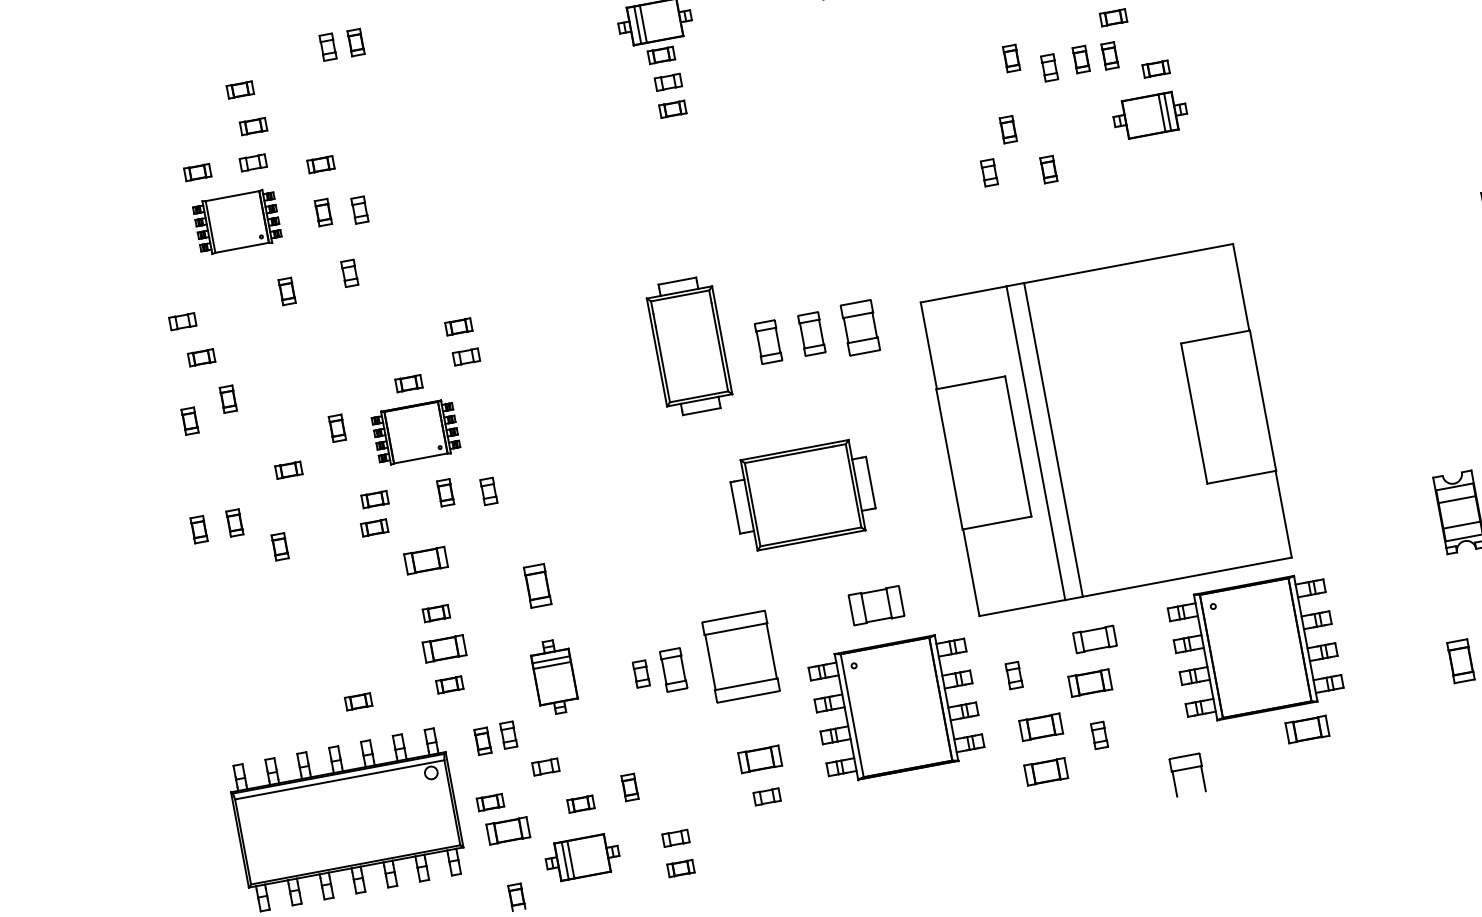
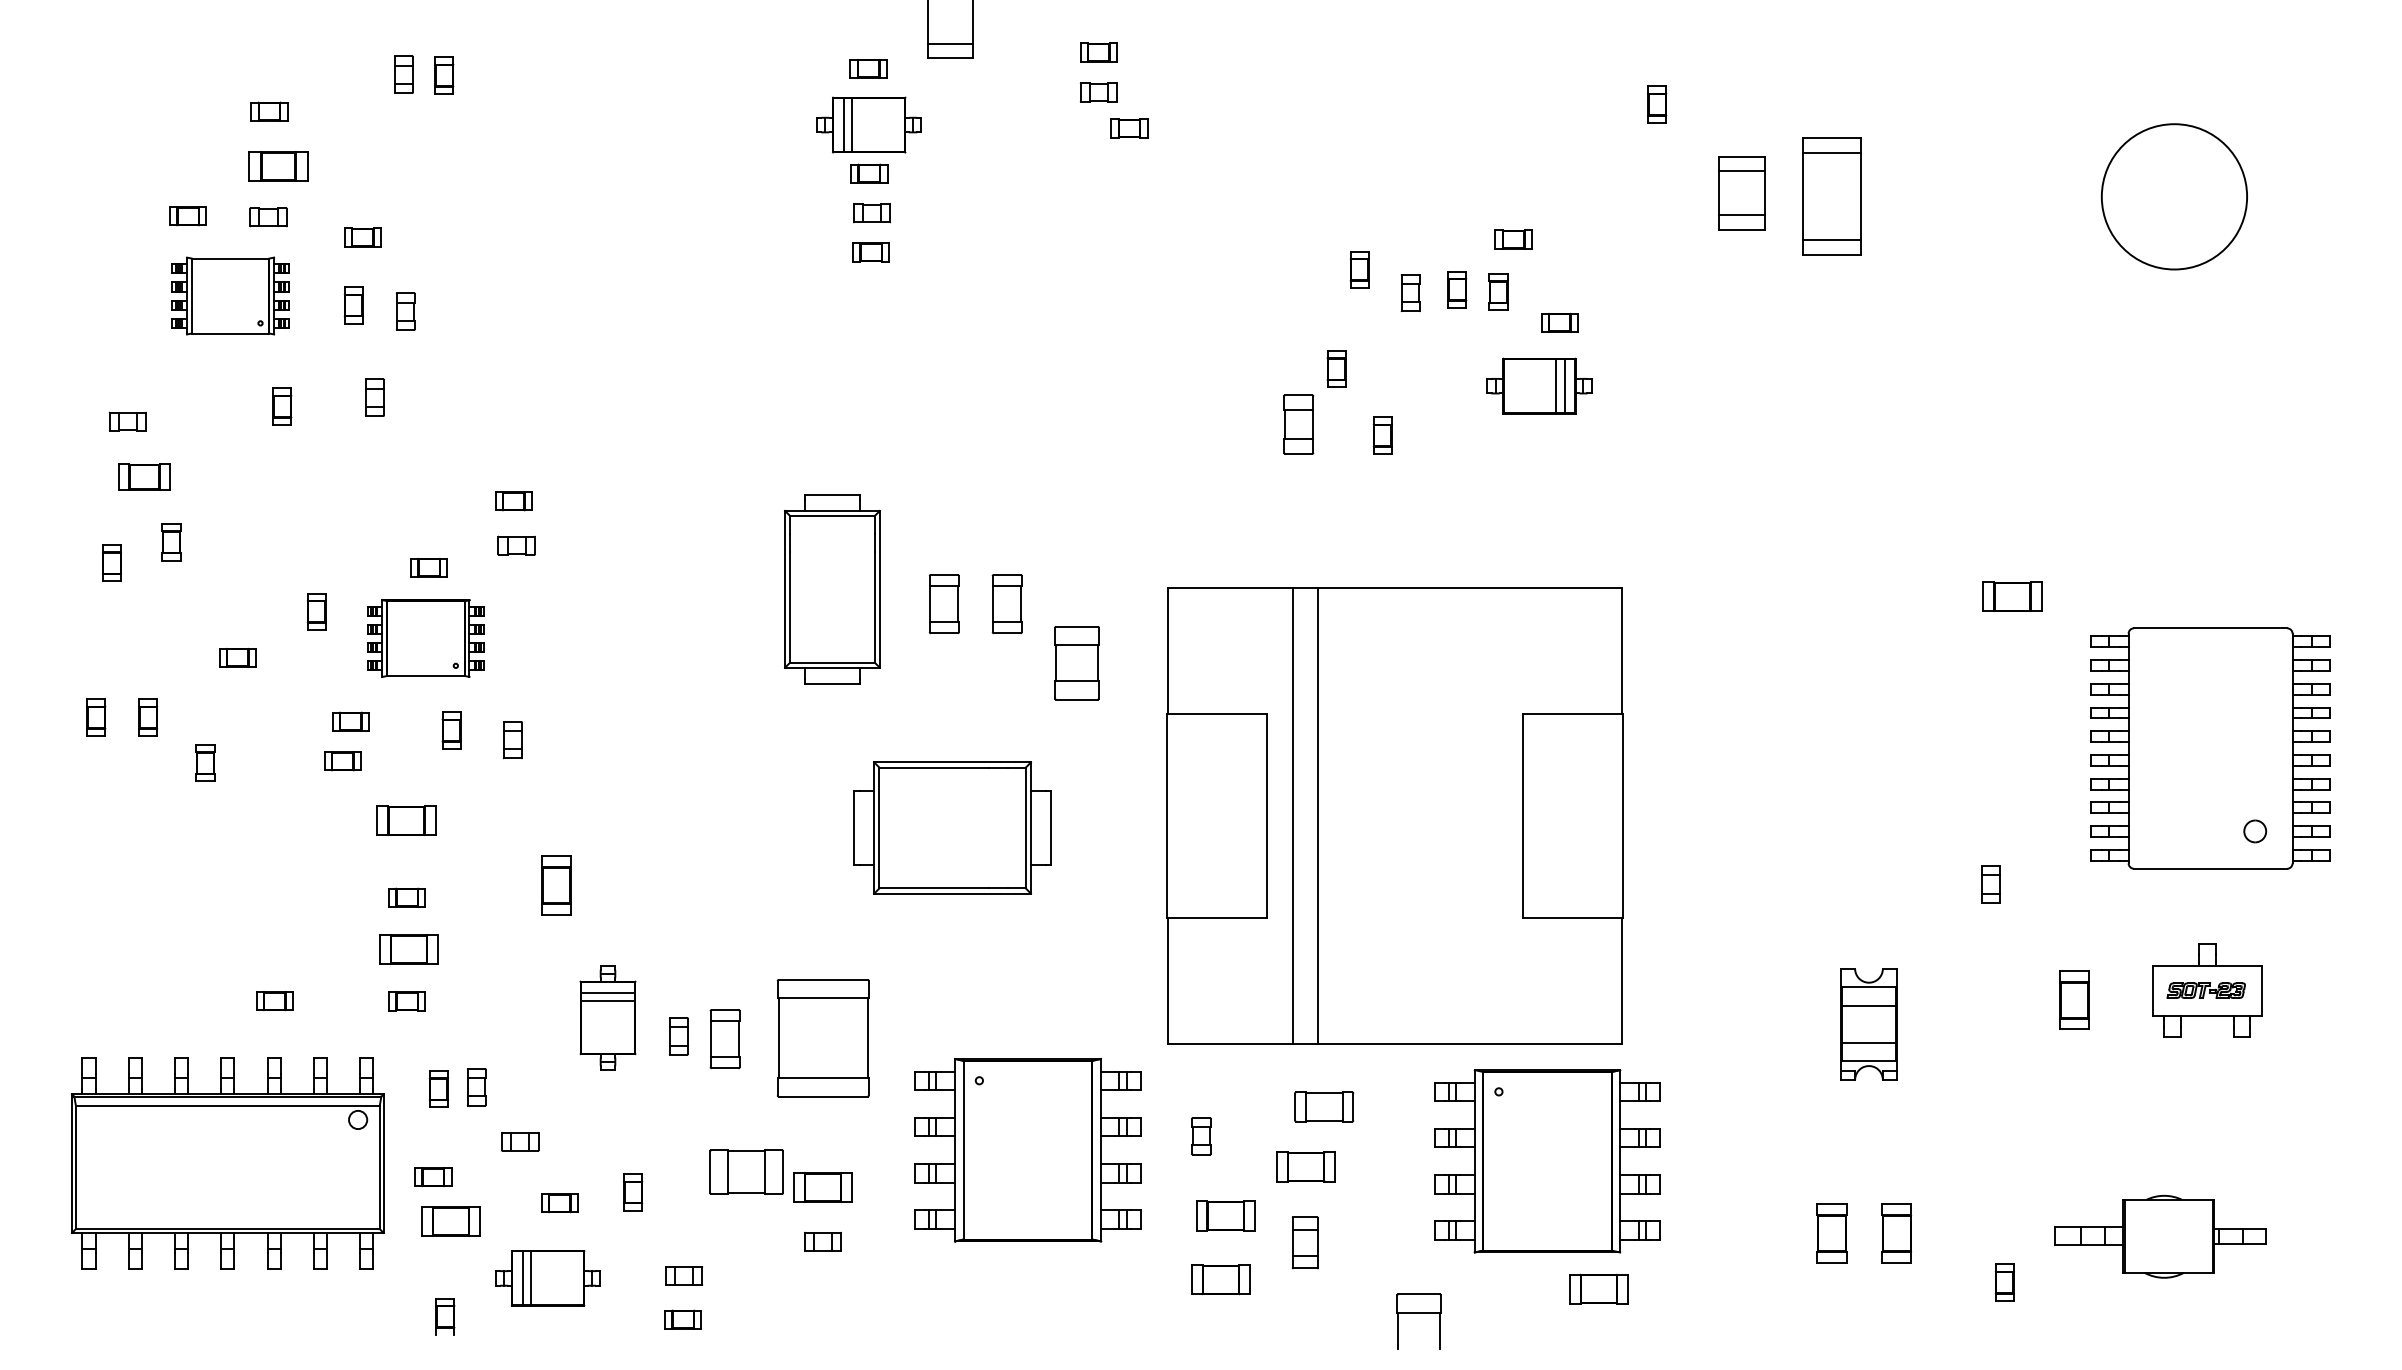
part: (253, 126) -> (278, 166), size x1.6
part: (989, 172) -> (1298, 424), size x1.6
part: (860, 328) -> (1076, 663), moved
part: (201, 358) -> (144, 477), size x1.4
part: (876, 605) -> (746, 1171), moved
part: (554, 676) -> (607, 1017), moved
part: (1099, 735) -> (1305, 1242), size x1.4

